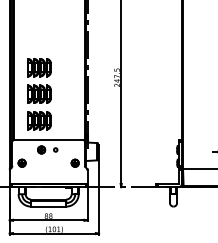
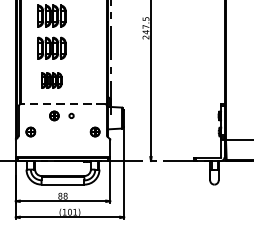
part: (39, 120) -> (51, 80), size x0.7
line: (48, 140) -> (62, 104), solid -> dashed

